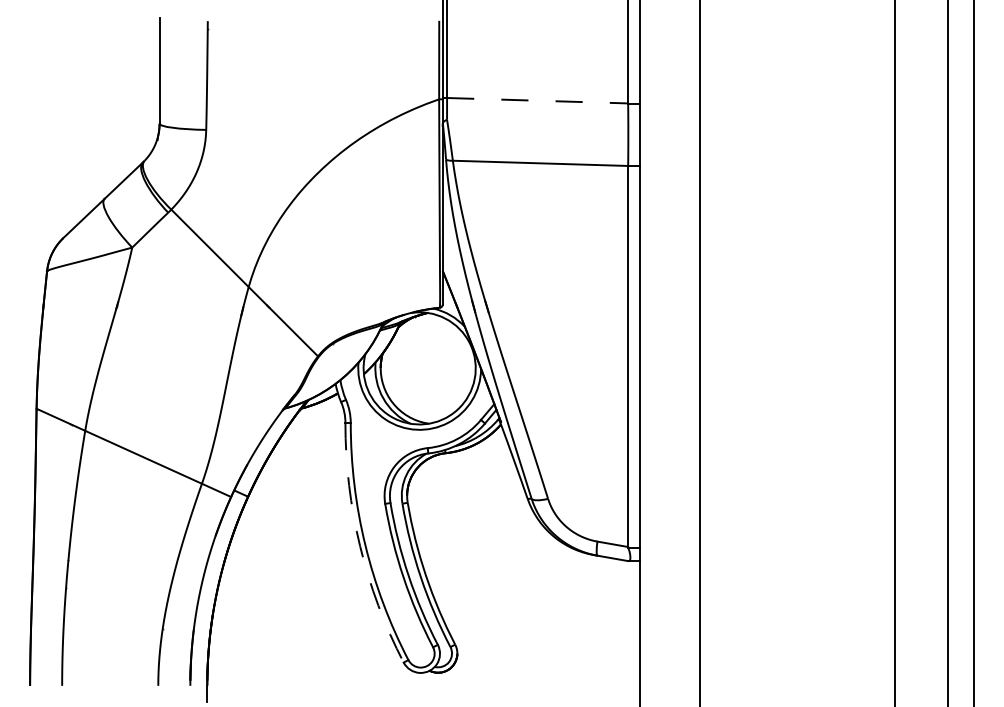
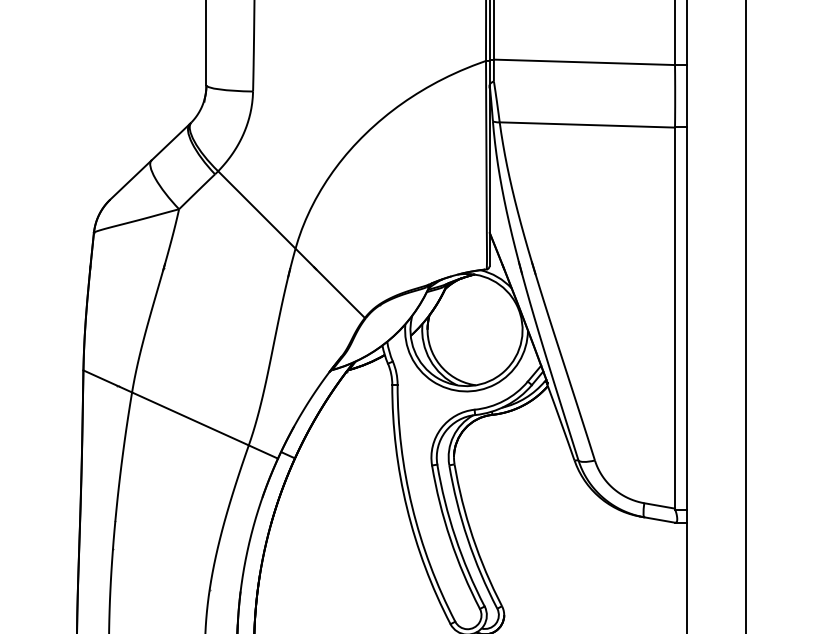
line: (537, 100) -> (584, 62), dashed -> solid
arc: (360, 546) -> (407, 508), dashed -> solid

